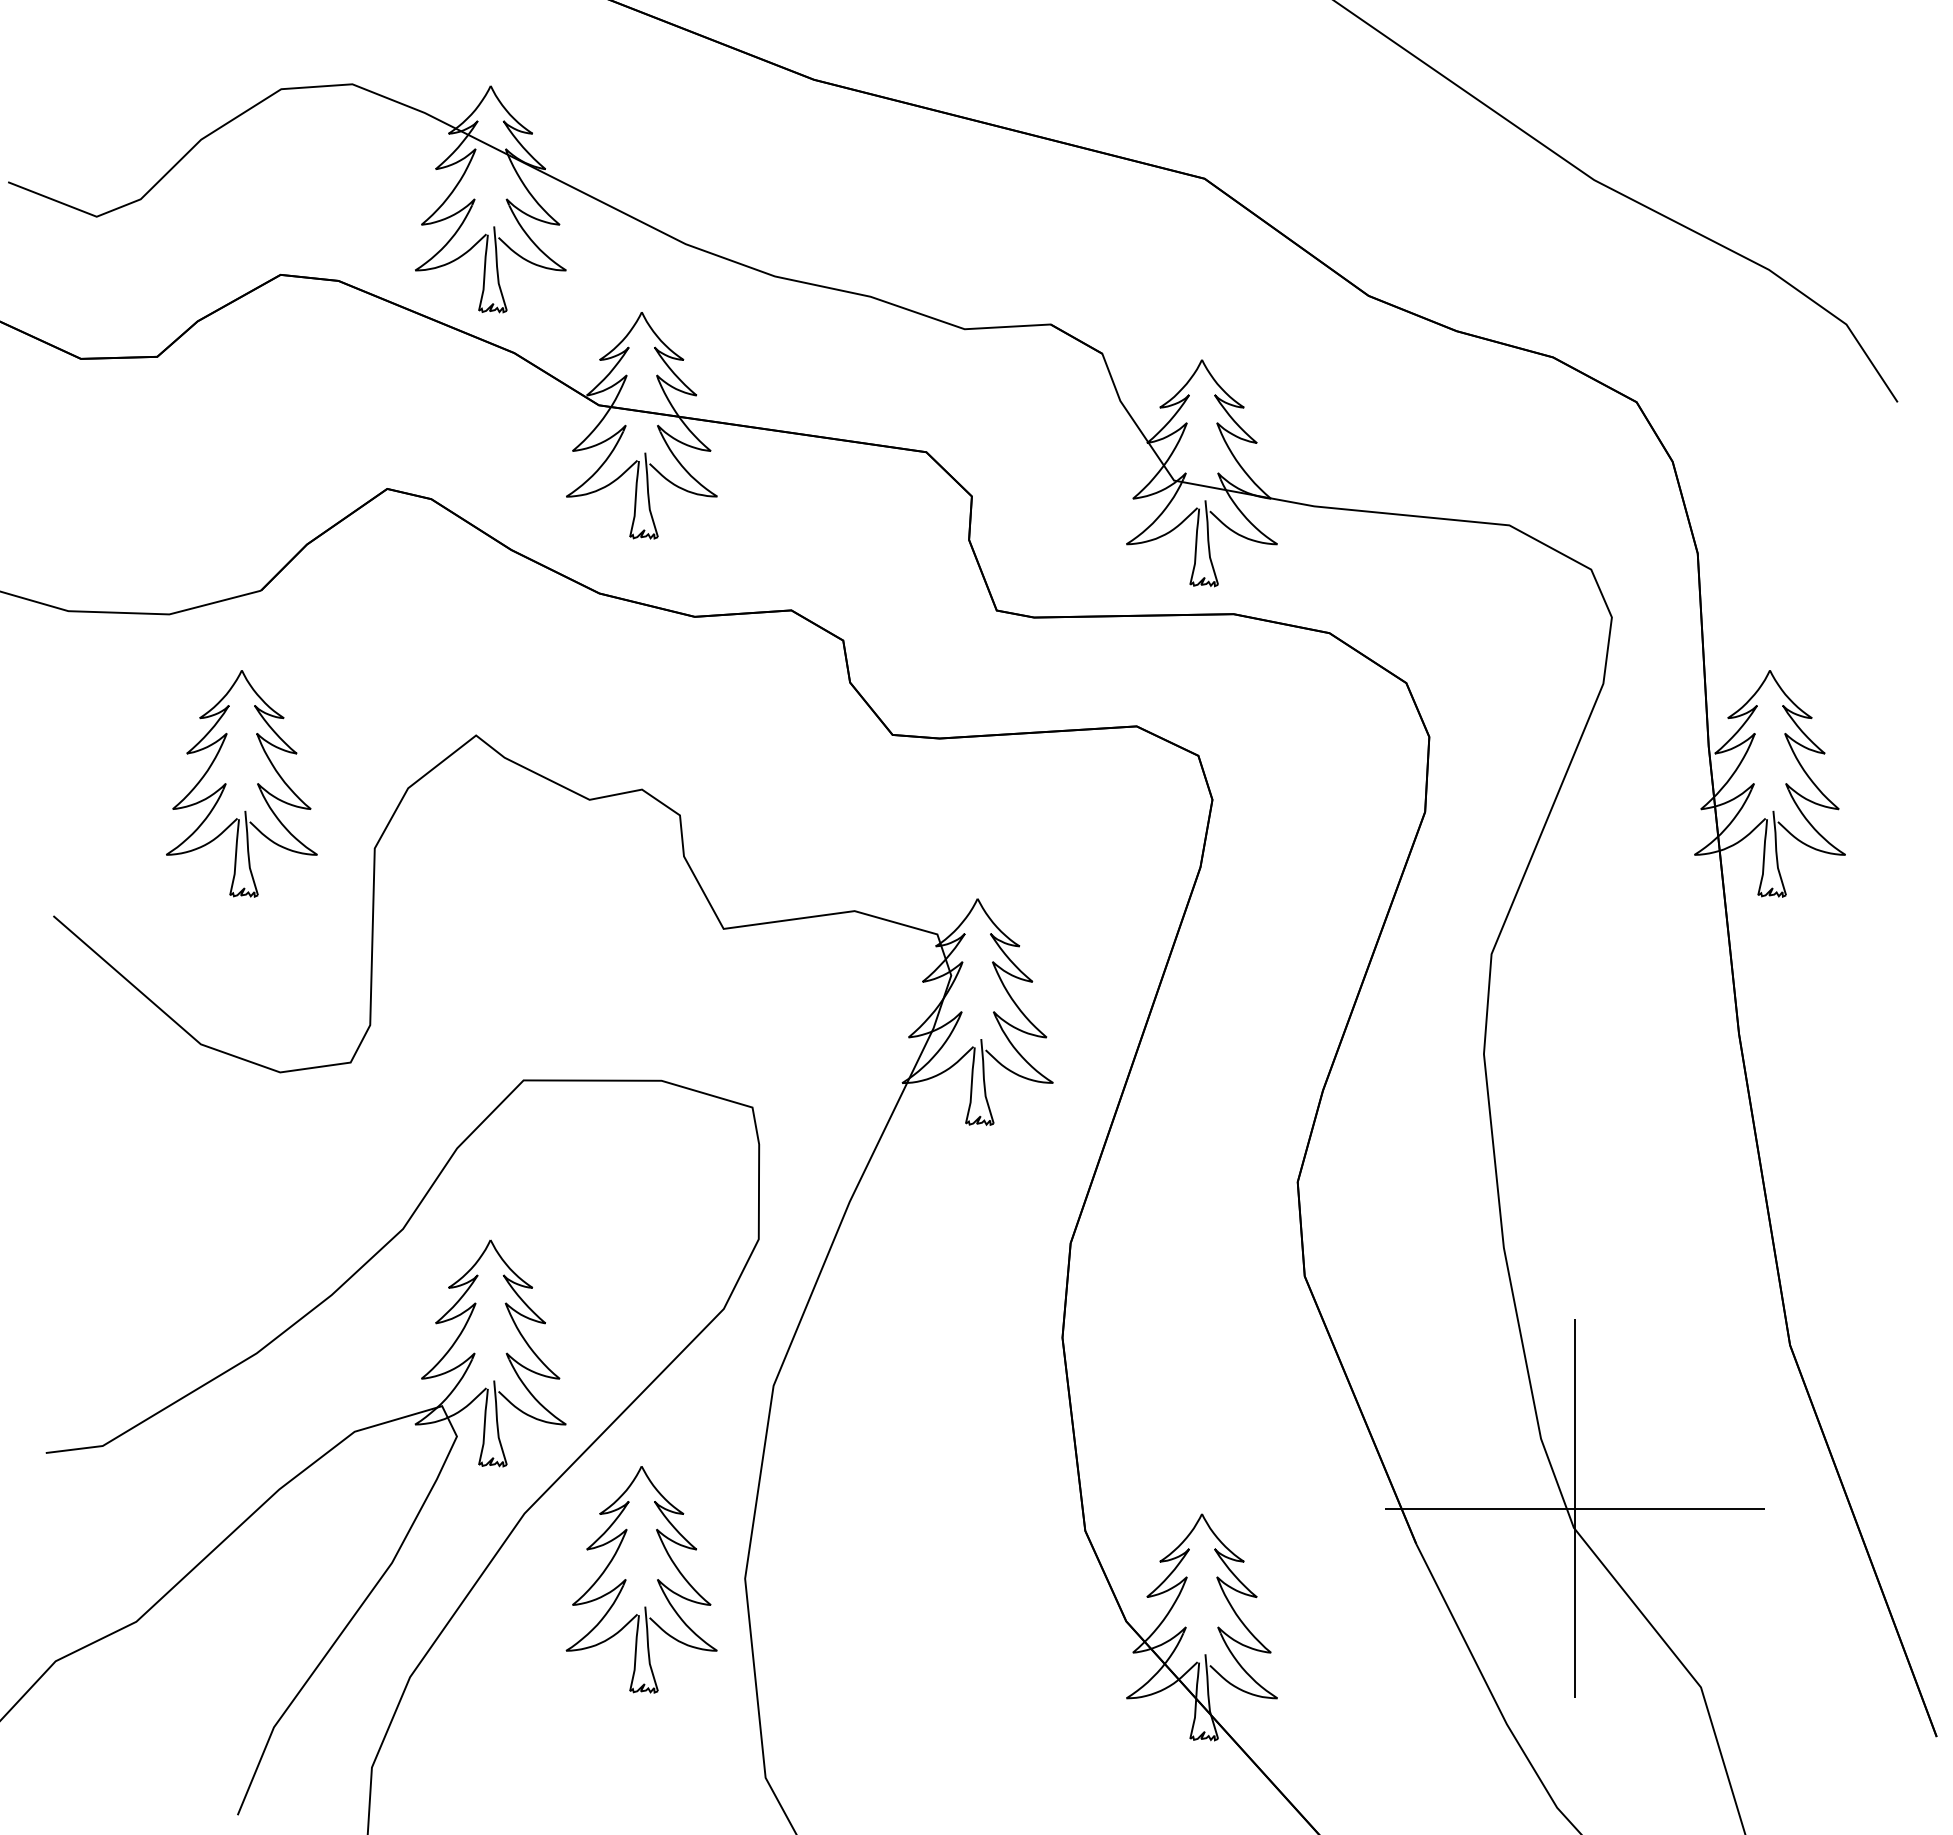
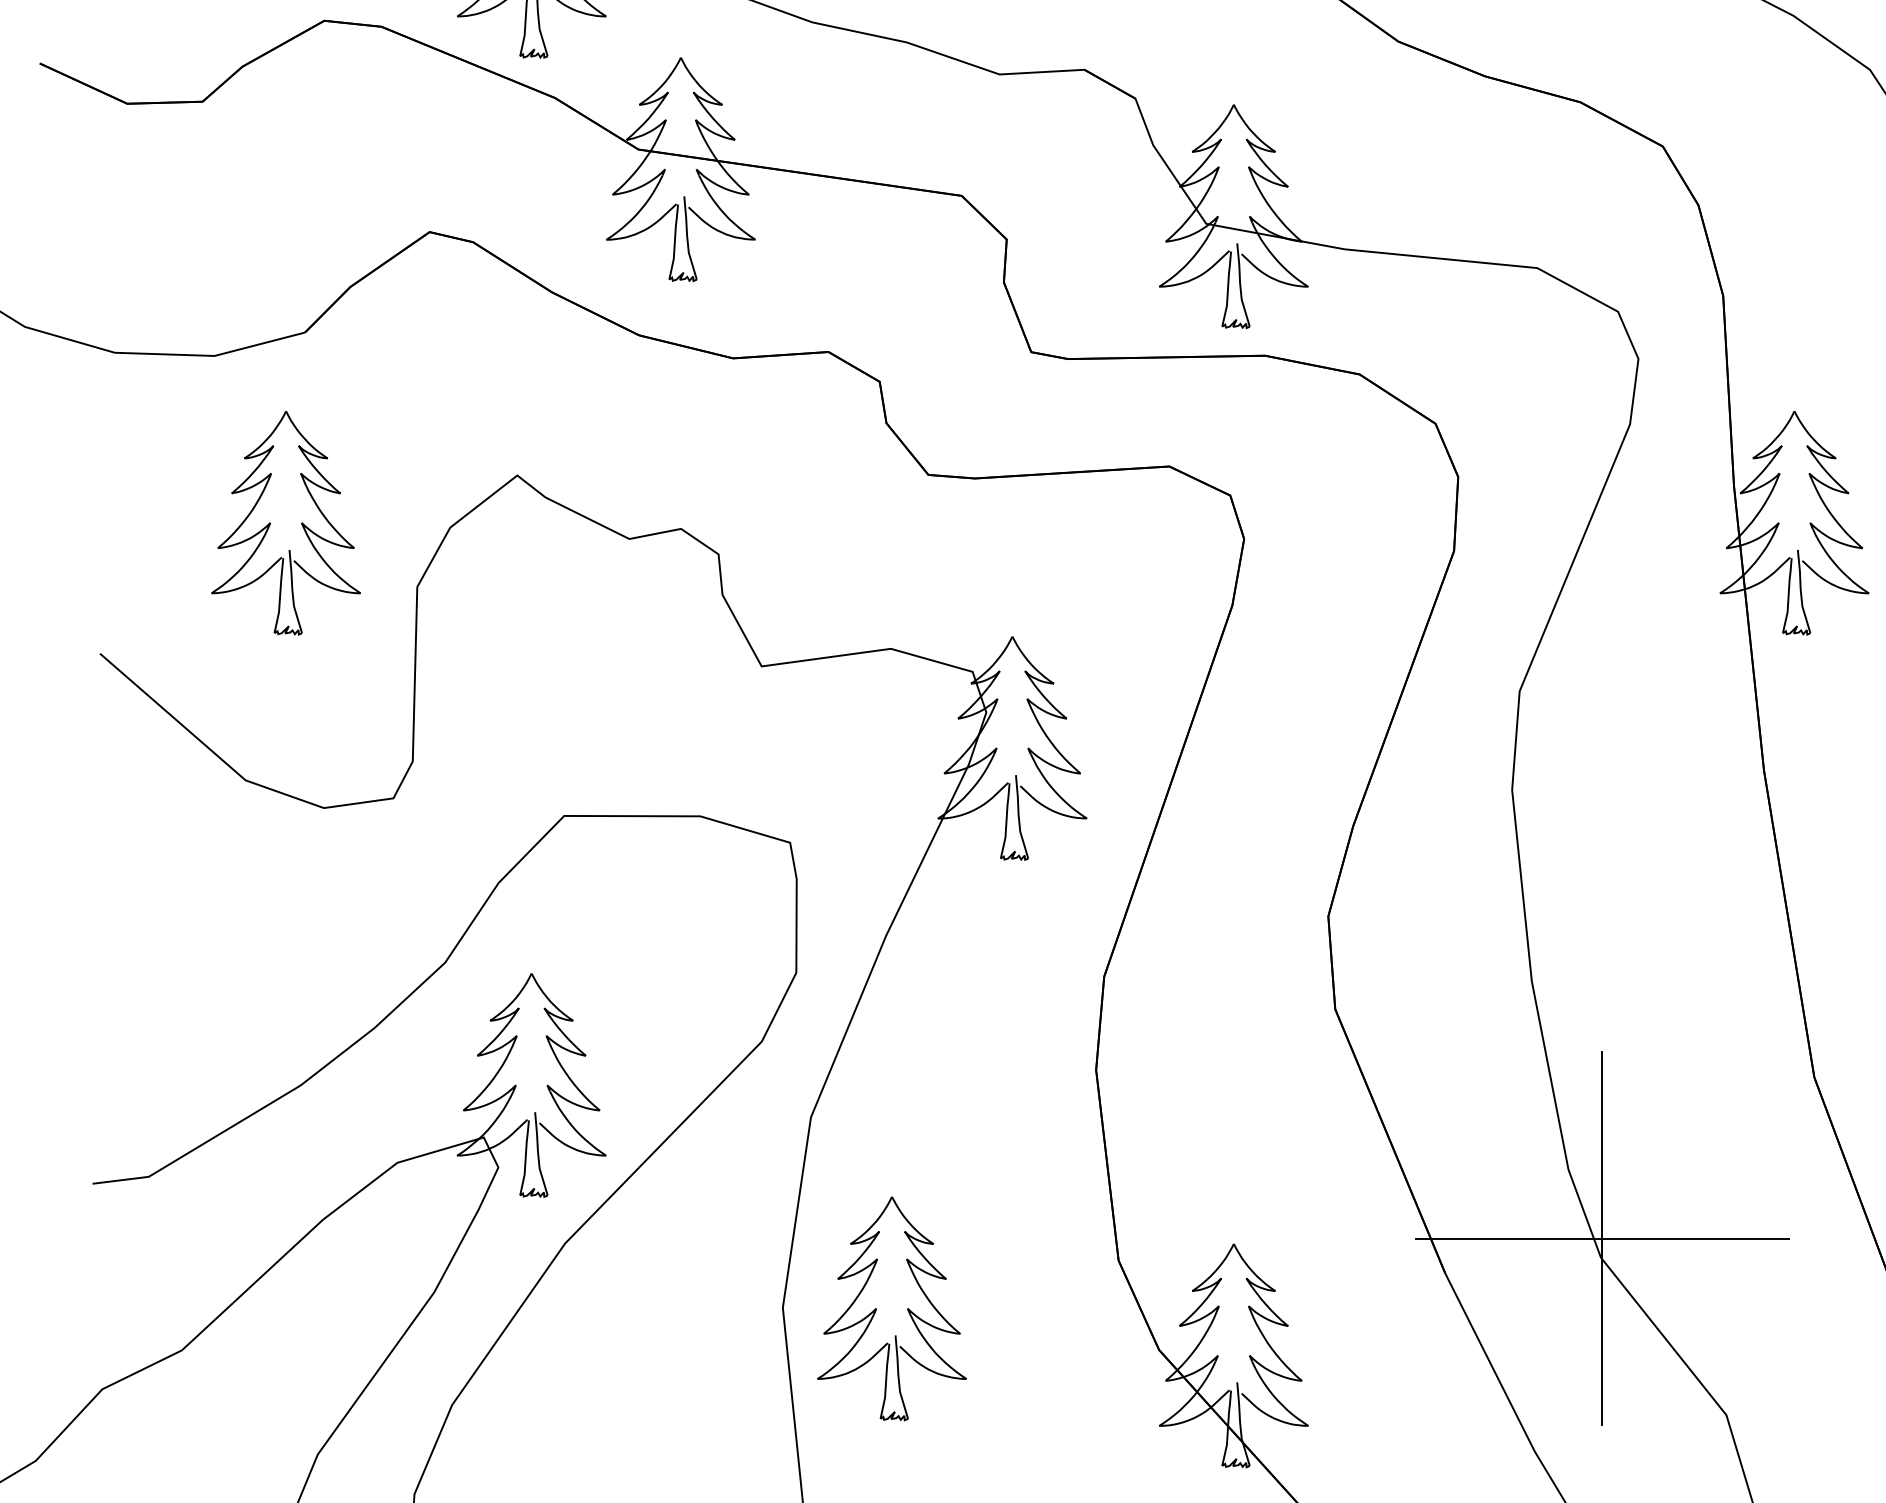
part: (626, 1579) -> (877, 1308), moved

